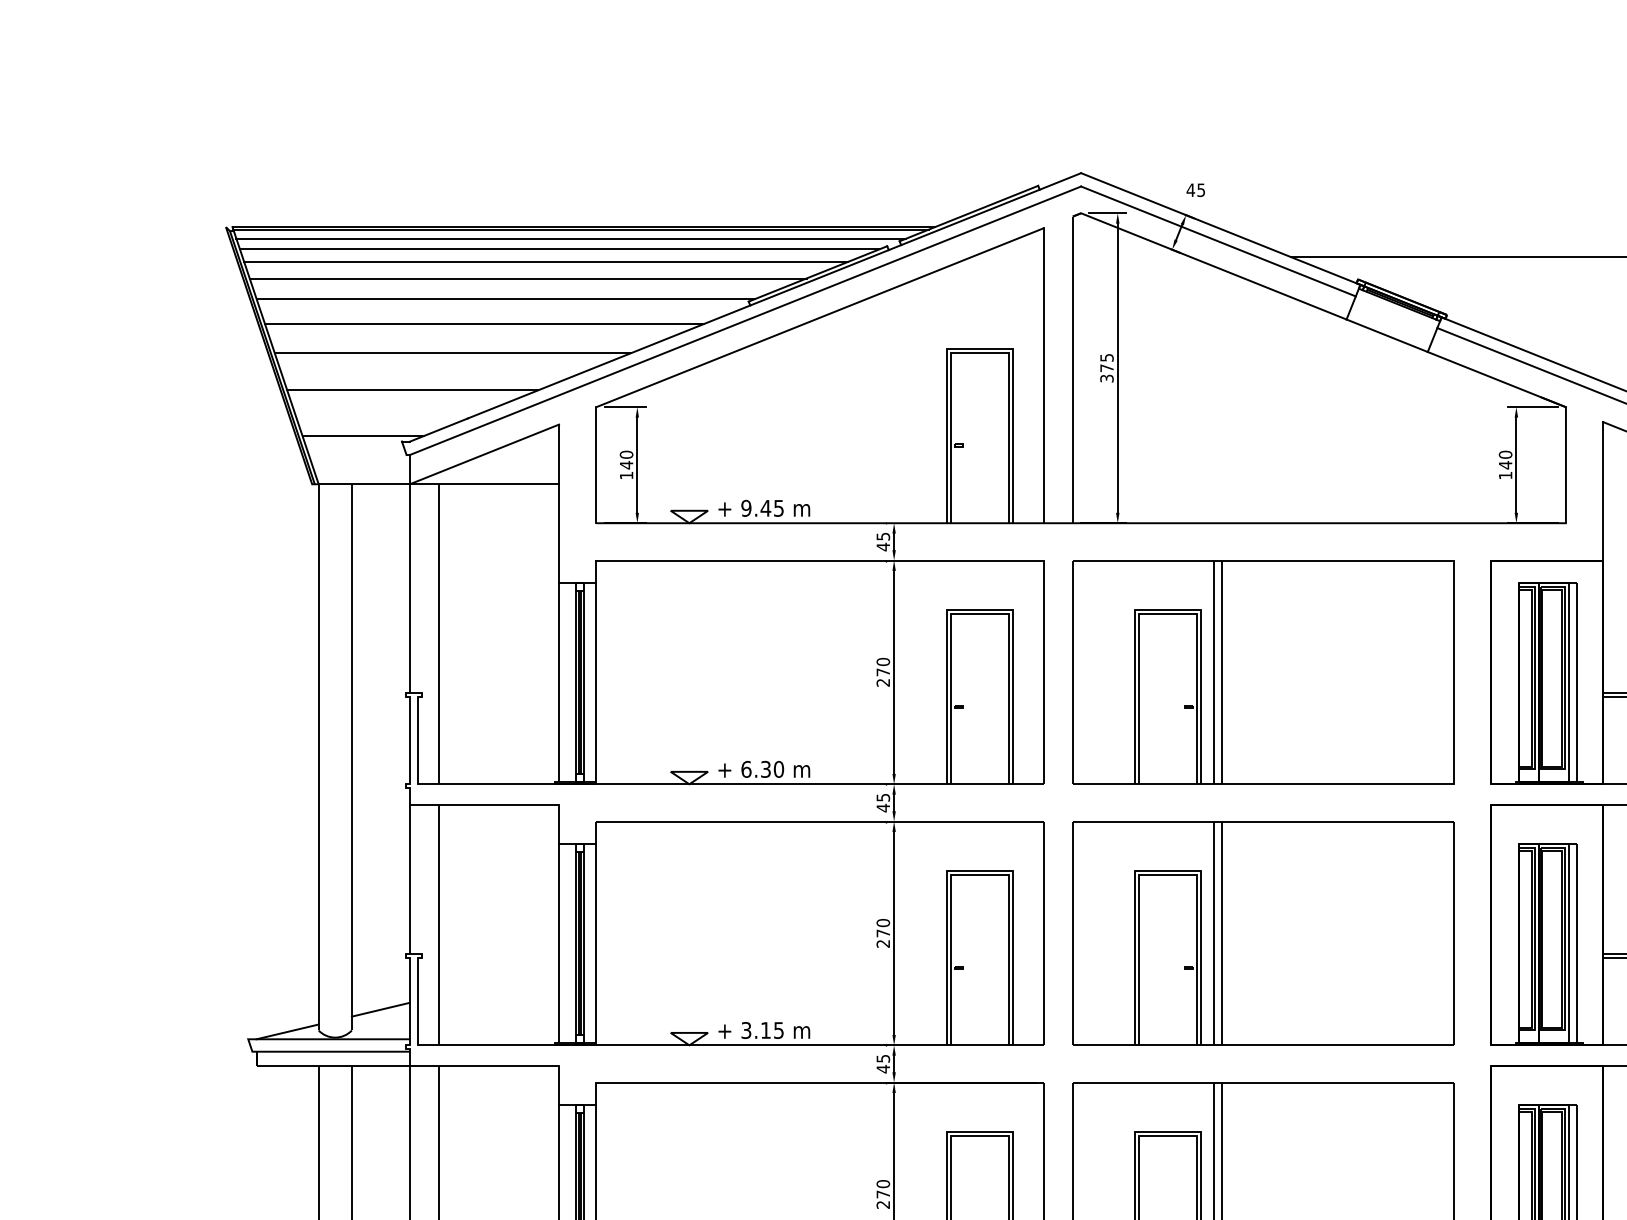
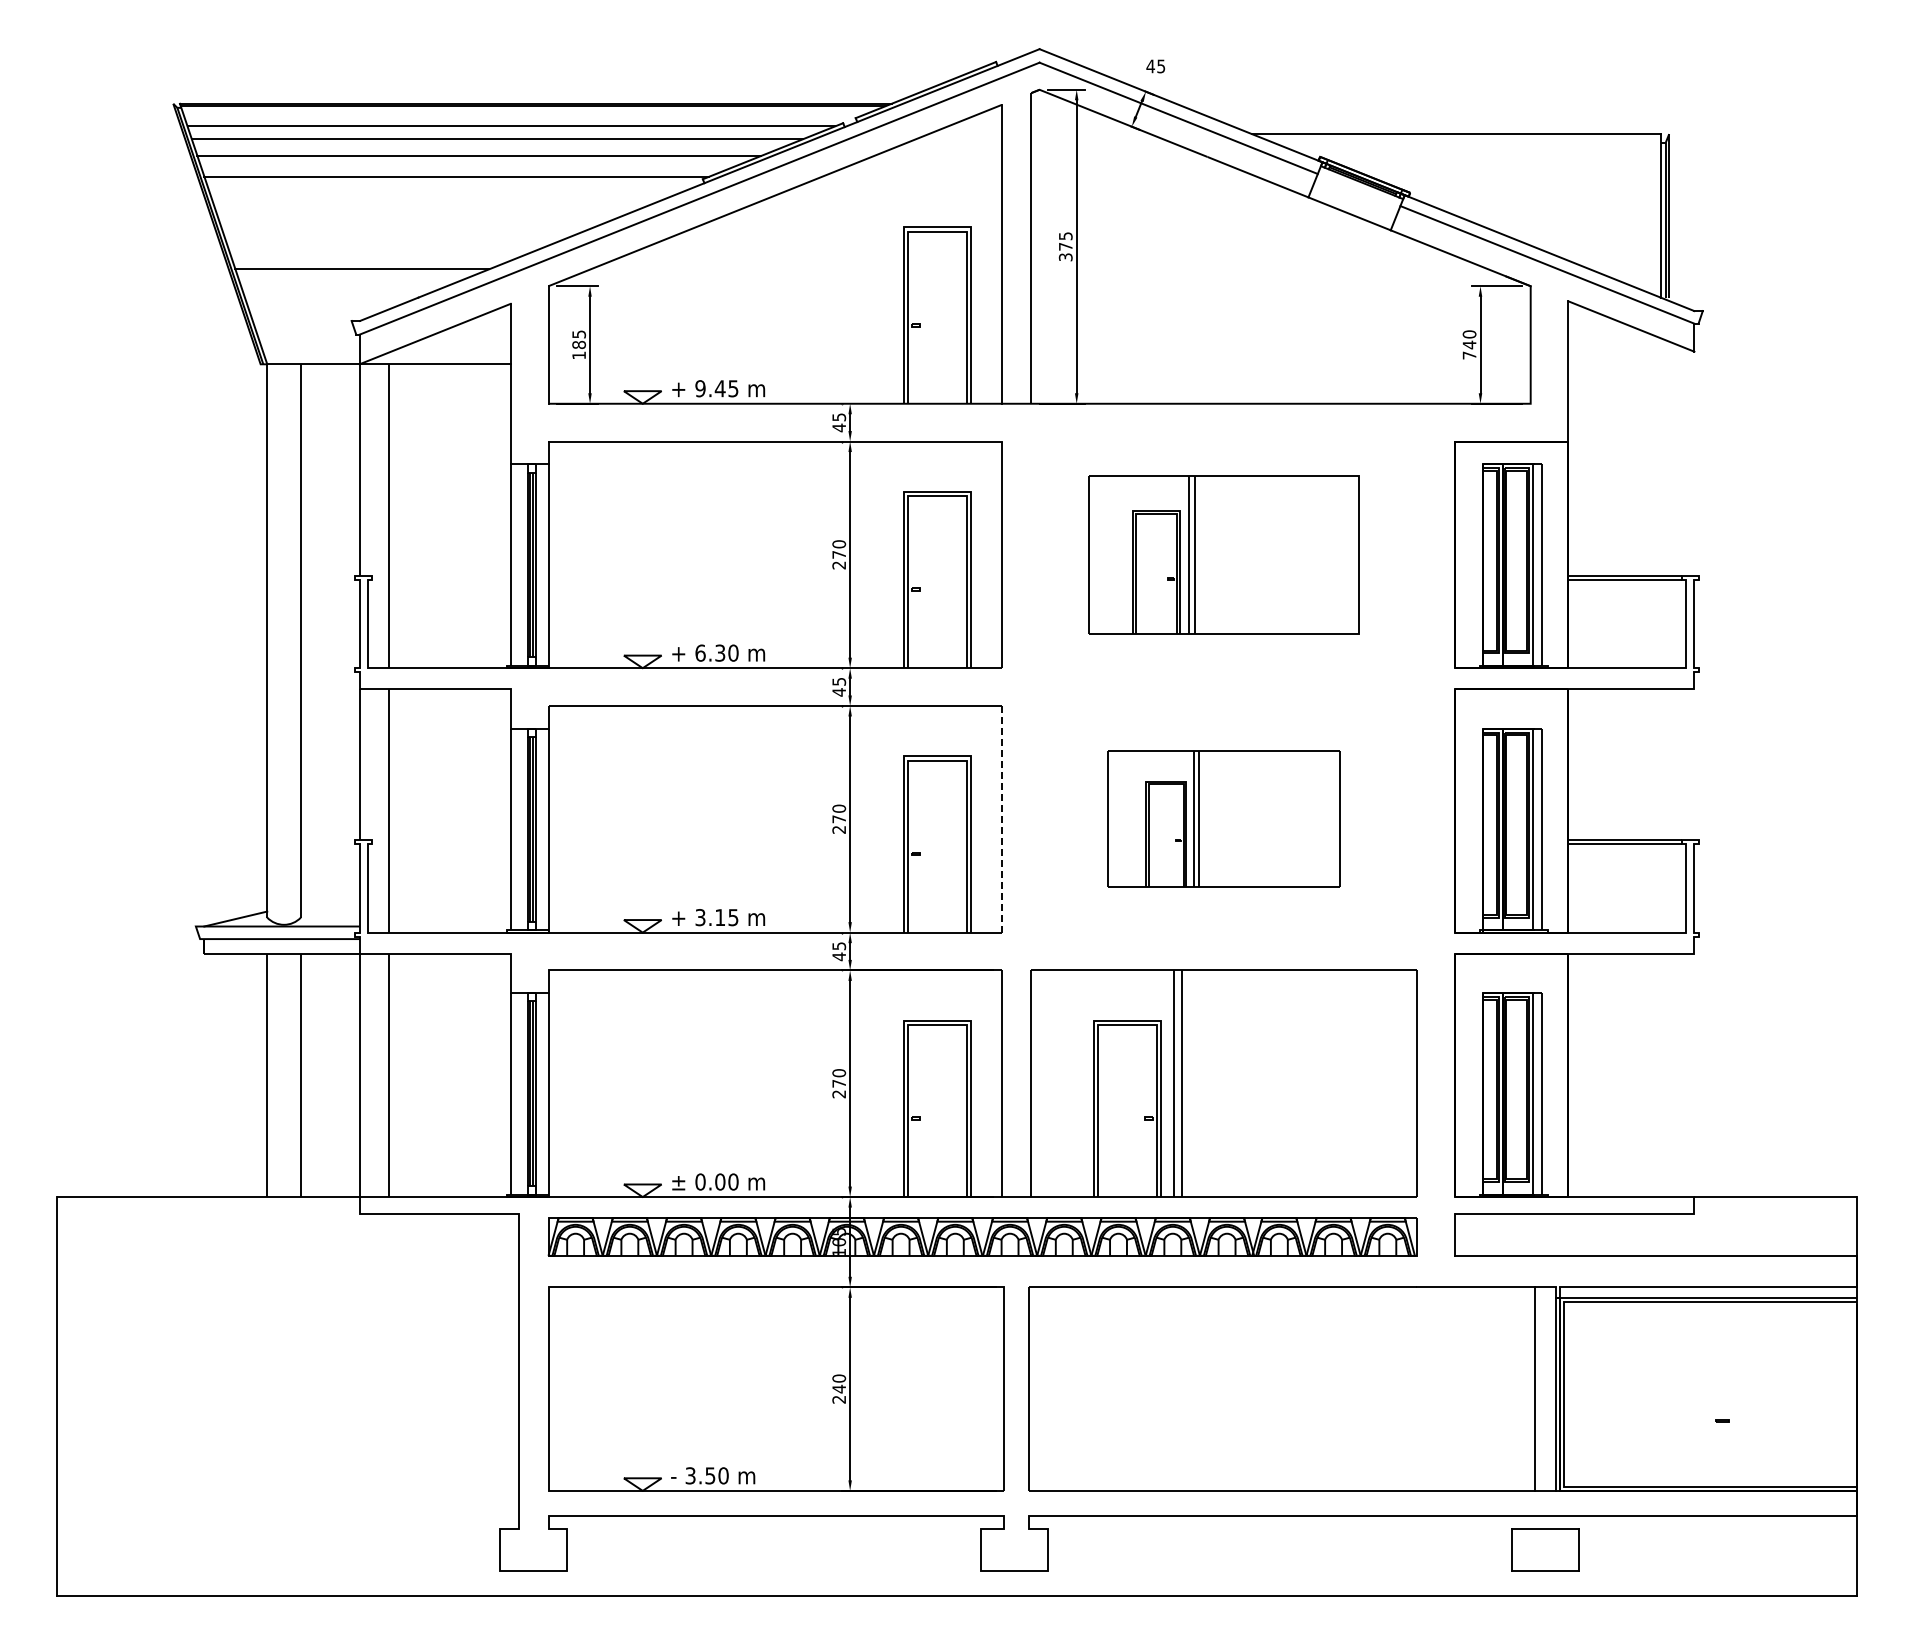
line: (570, 238) -> (522, 115), removed
line: (483, 324) -> (434, 202), removed
line: (452, 353) -> (402, 231), removed
line: (362, 436) -> (311, 315), removed
text: (625, 459) -> (578, 339), 140 -> 185
text: (1505, 475) -> (1469, 355), 140 -> 740
part: (1262, 672) -> (1223, 554), size x0.7
line: (1043, 933) -> (1001, 819), solid -> dashed
part: (1262, 933) -> (1223, 819), size x0.6
line: (380, 1009) -> (329, 896), removed

